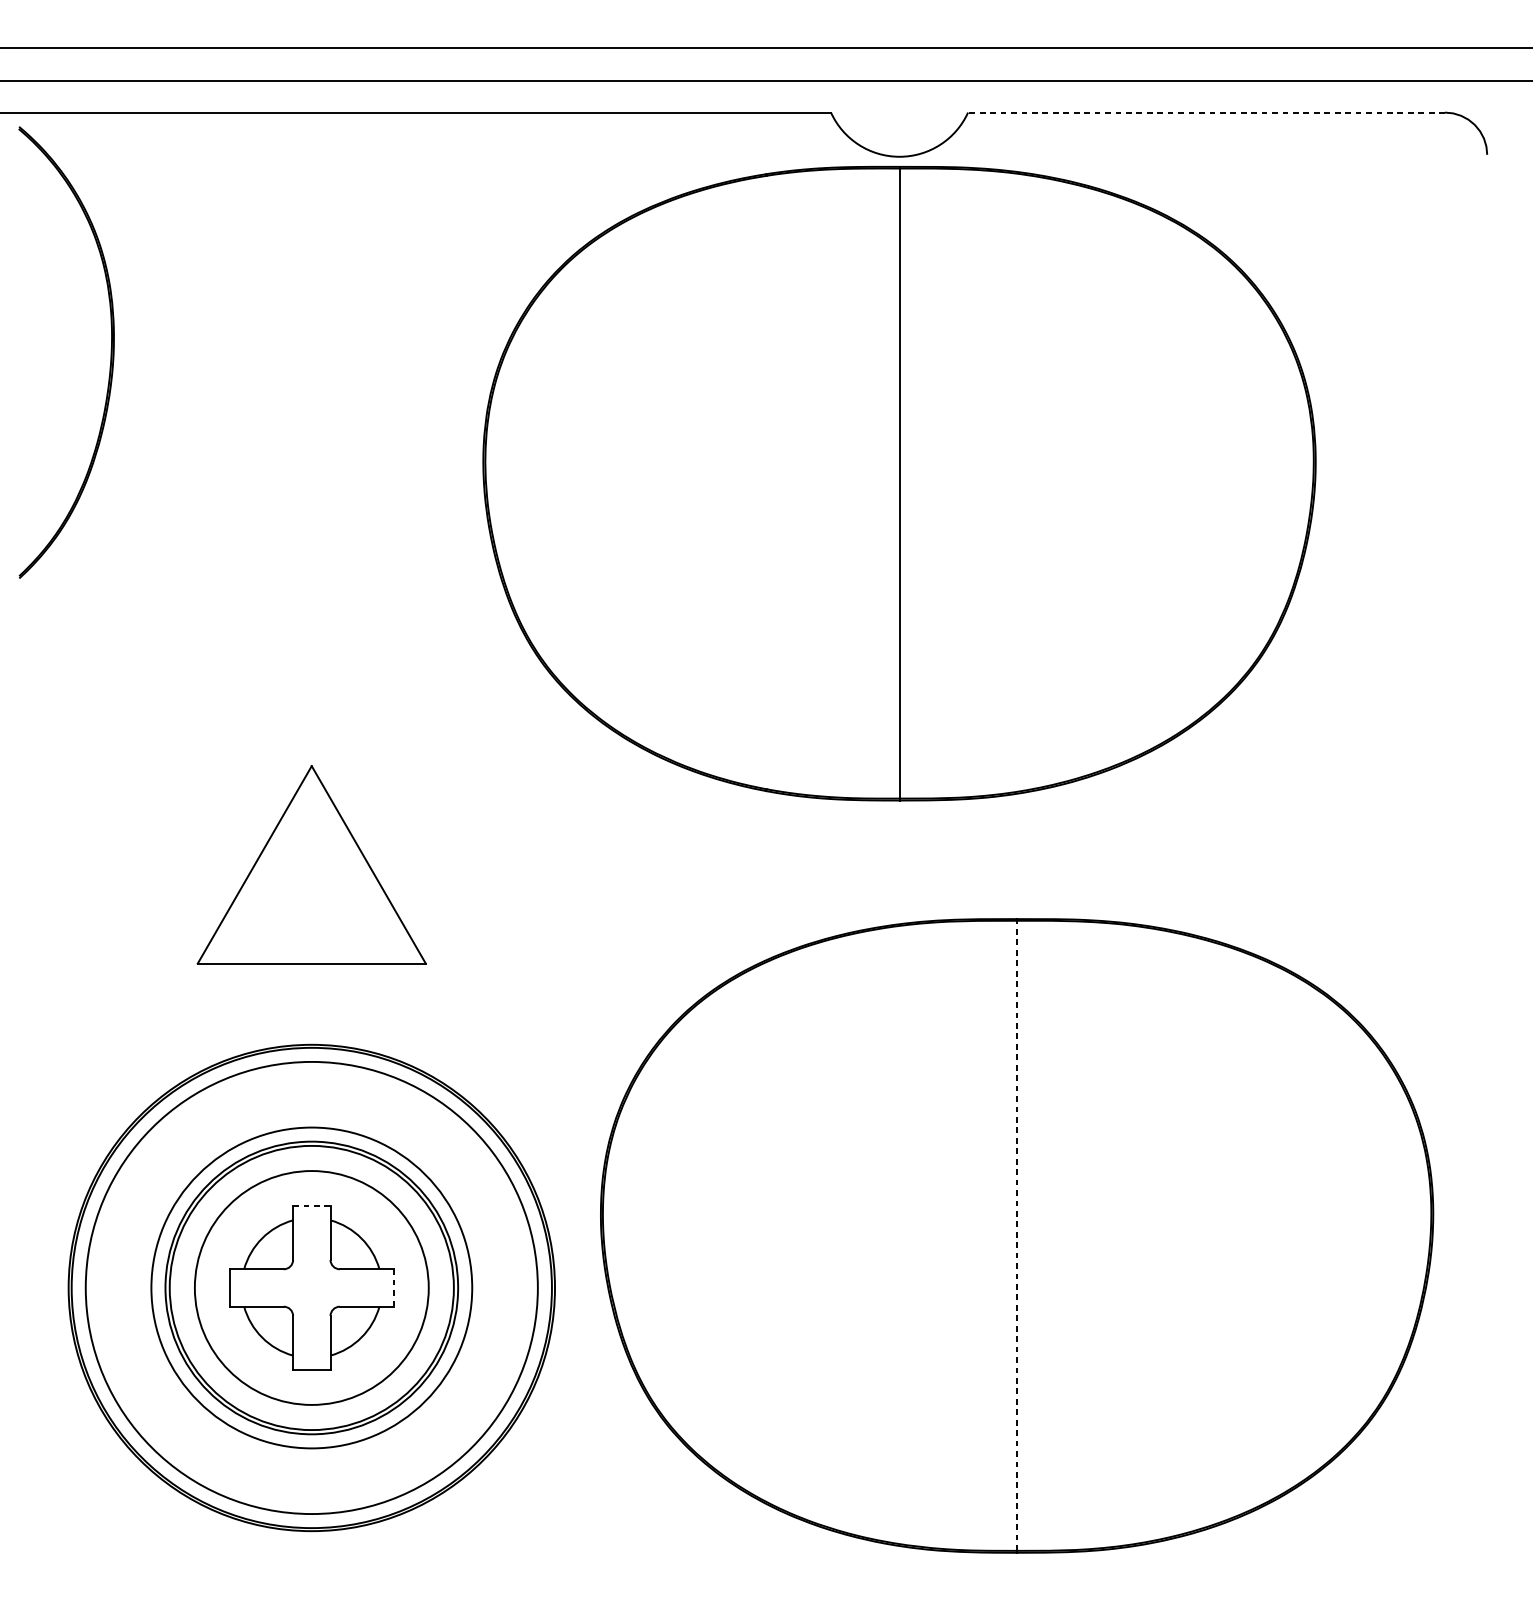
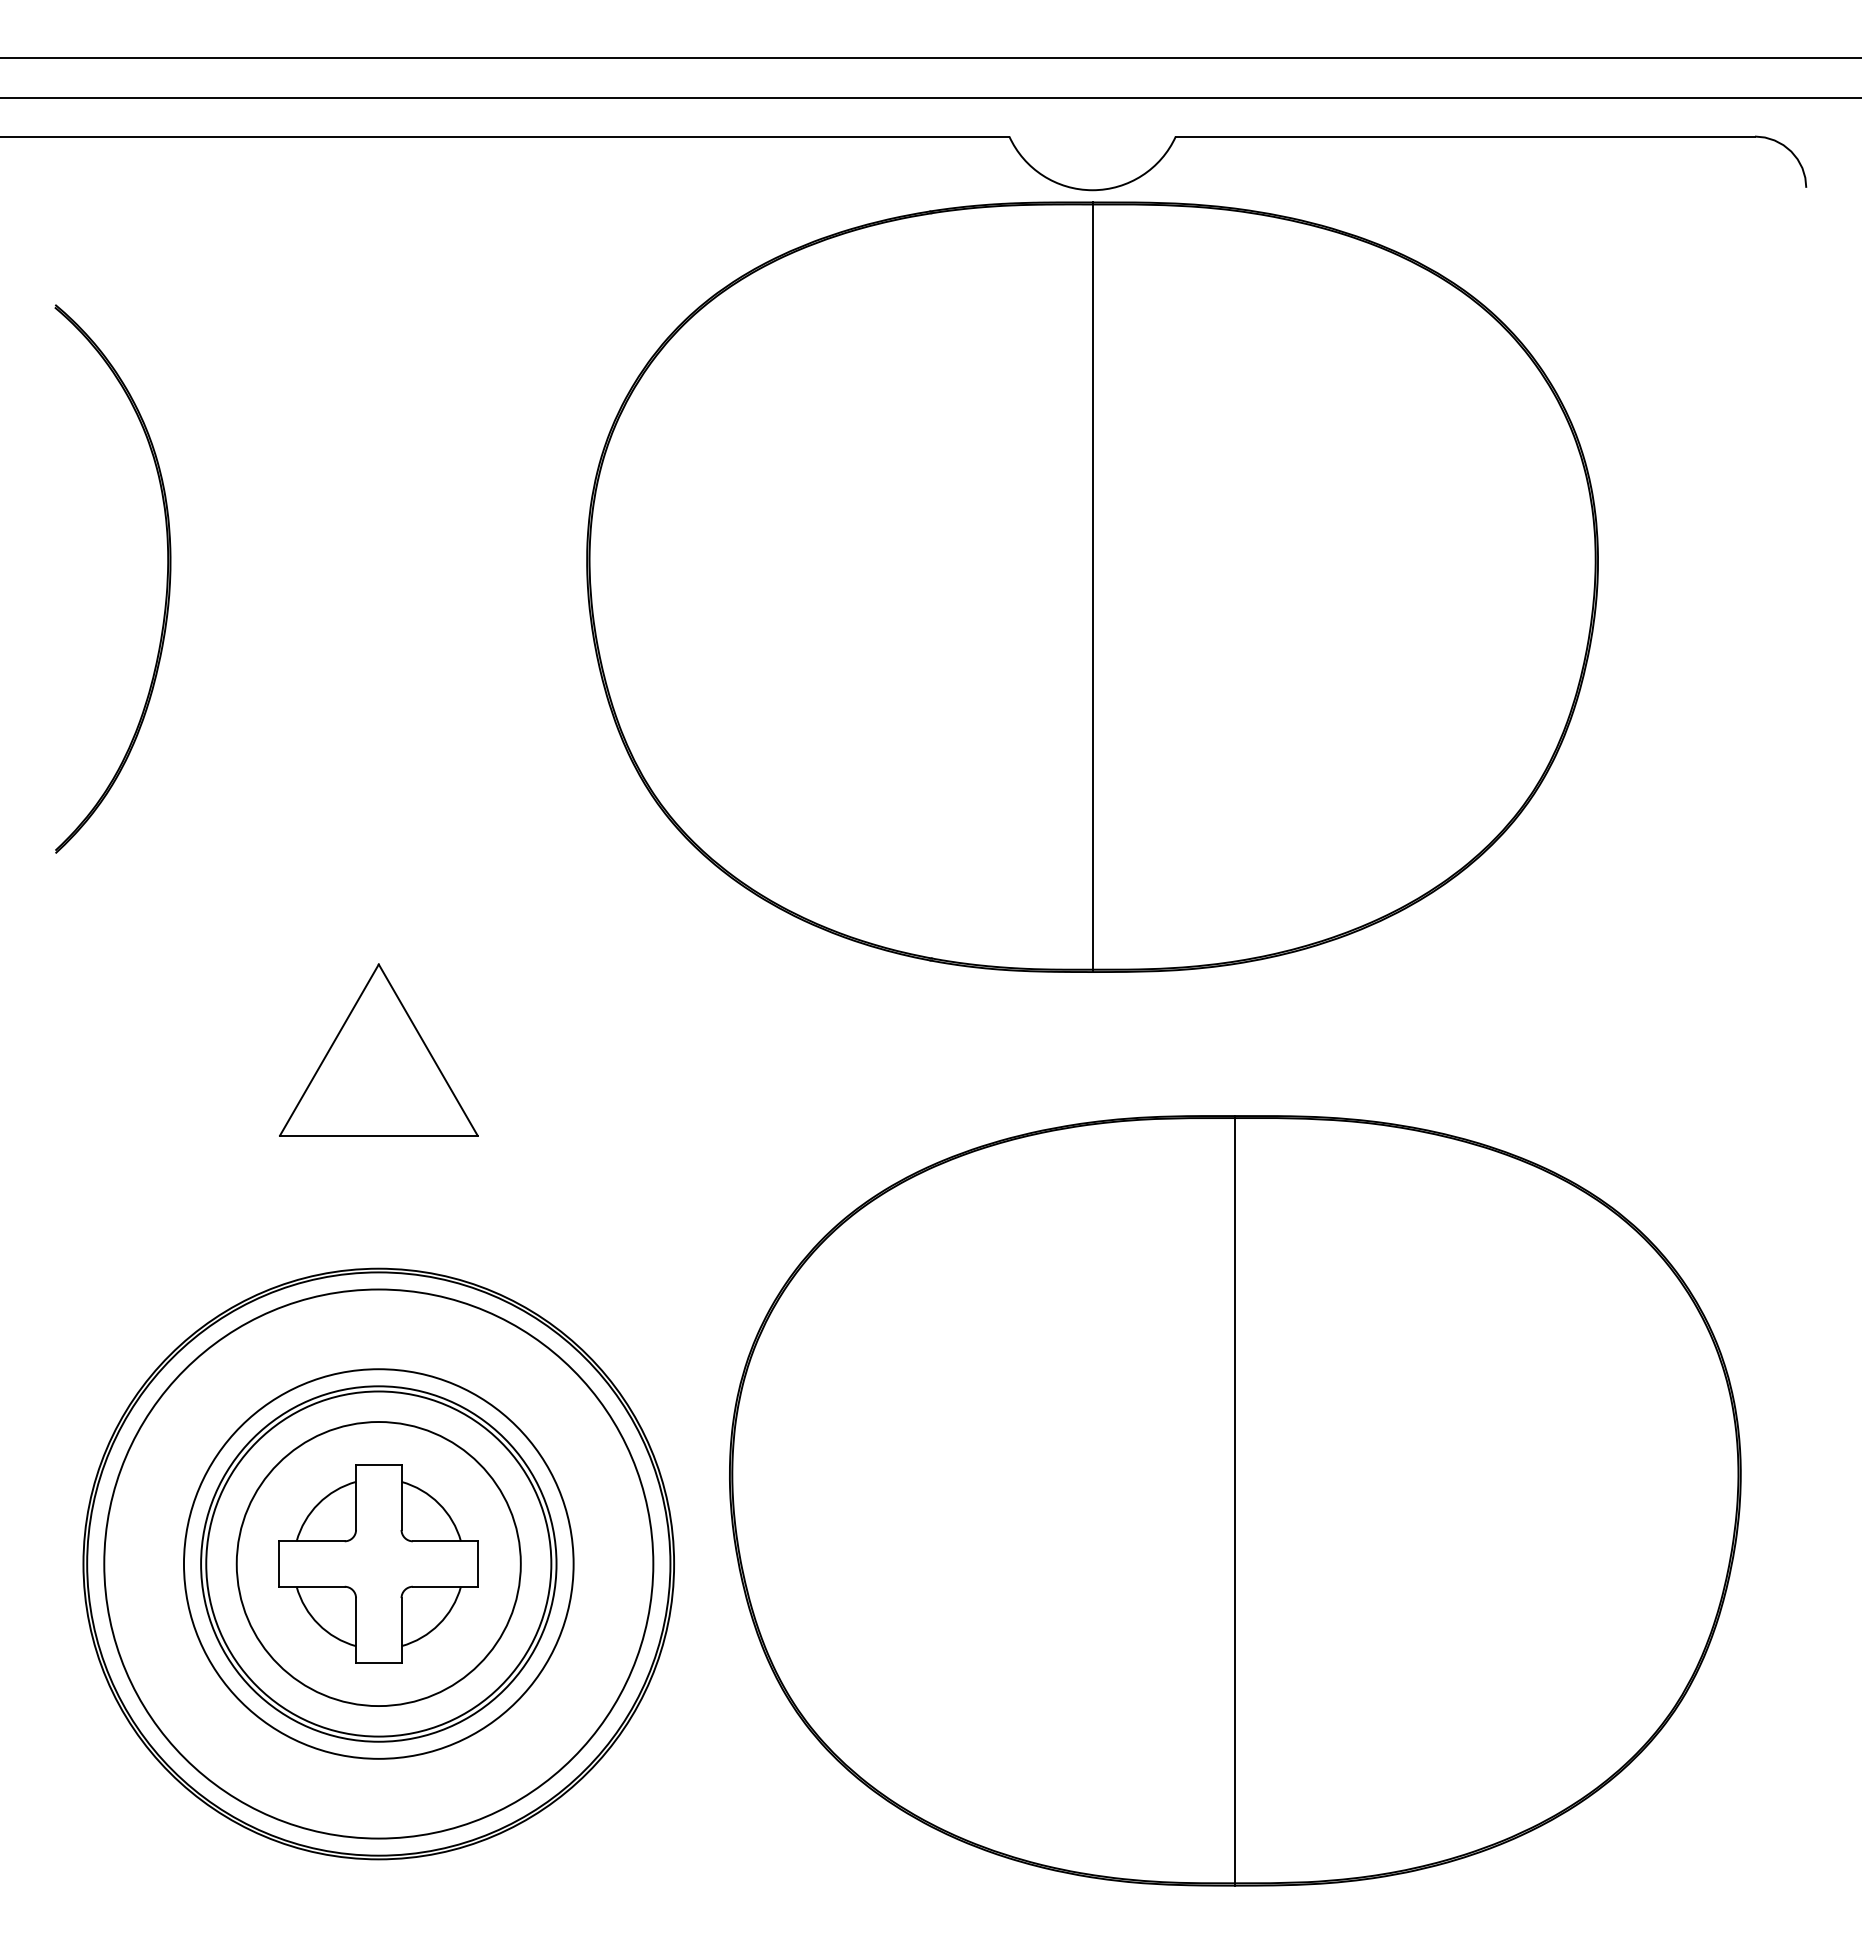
line: (1206, 112) -> (1465, 136), dashed -> solid
part: (110, 352) -> (166, 578), moved
part: (311, 864) -> (378, 1049), size x0.71
line: (311, 1206) -> (378, 1464), dashed -> solid
line: (1017, 1235) -> (1235, 1500), dashed -> solid
line: (393, 1288) -> (478, 1564), dashed -> solid

